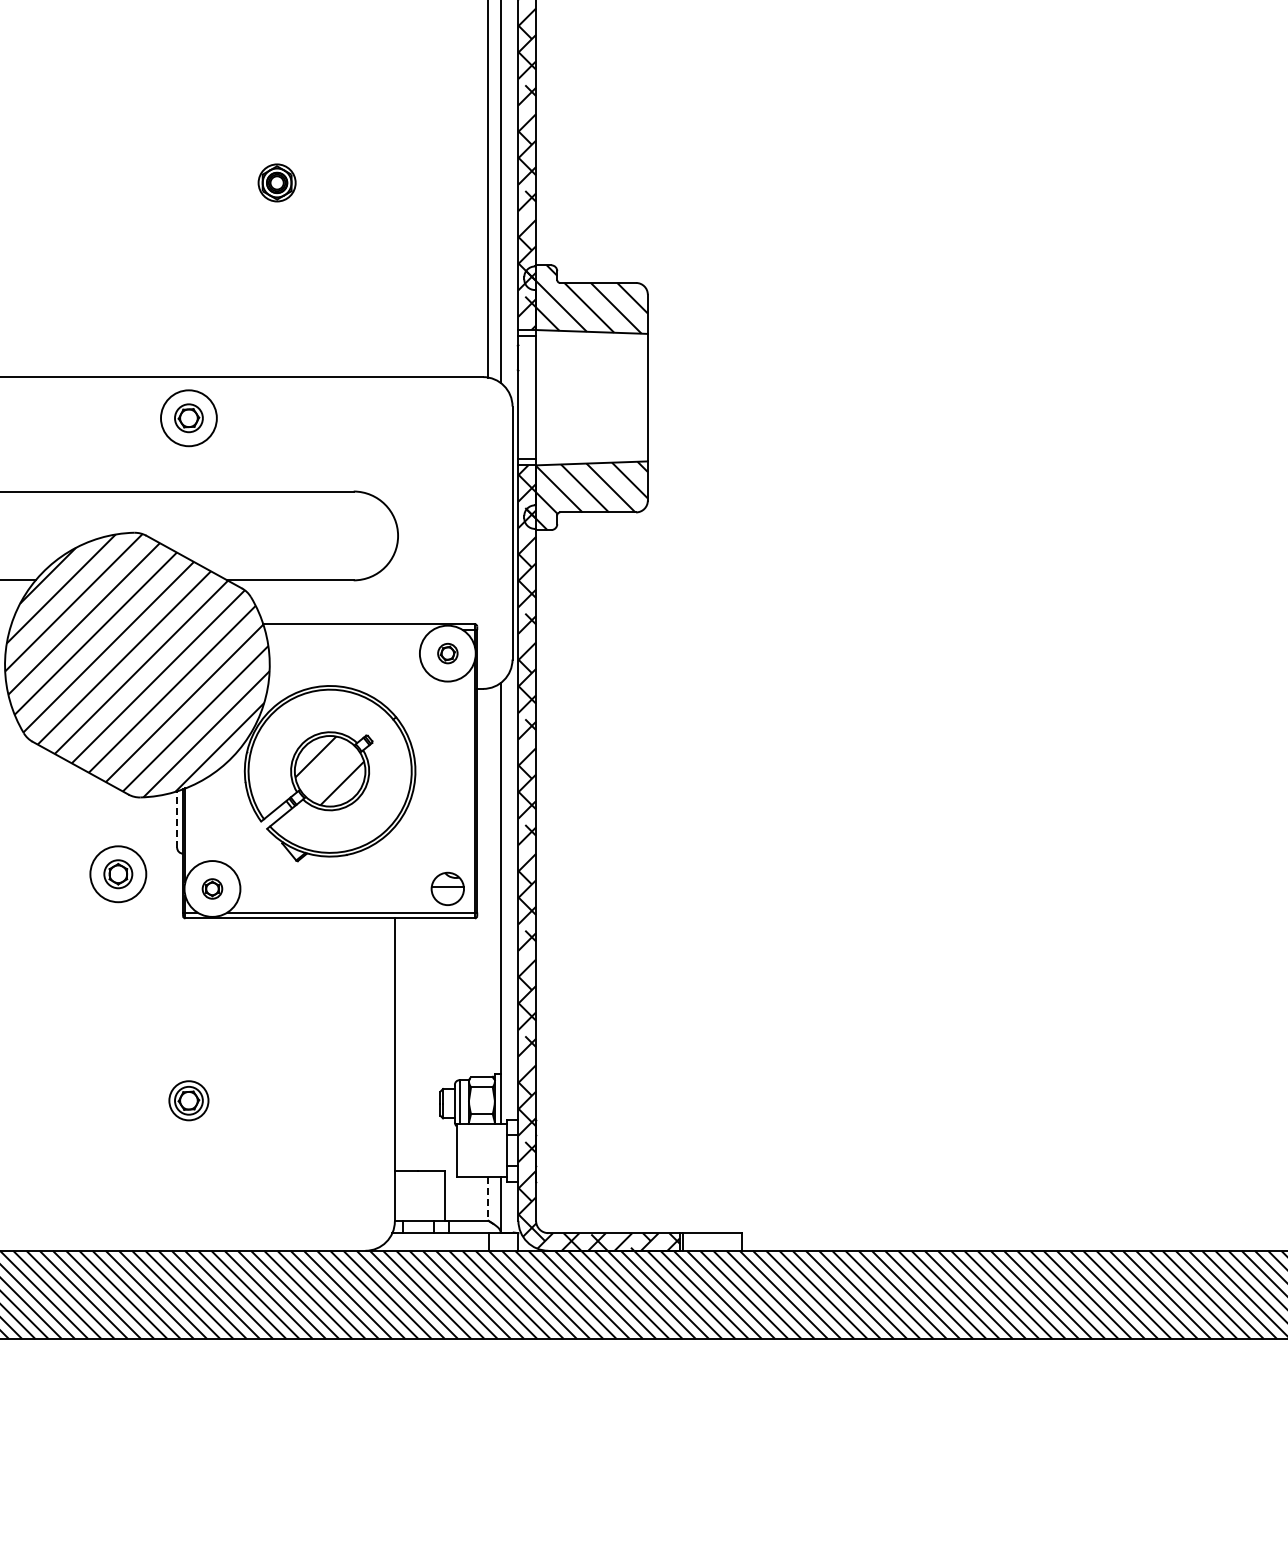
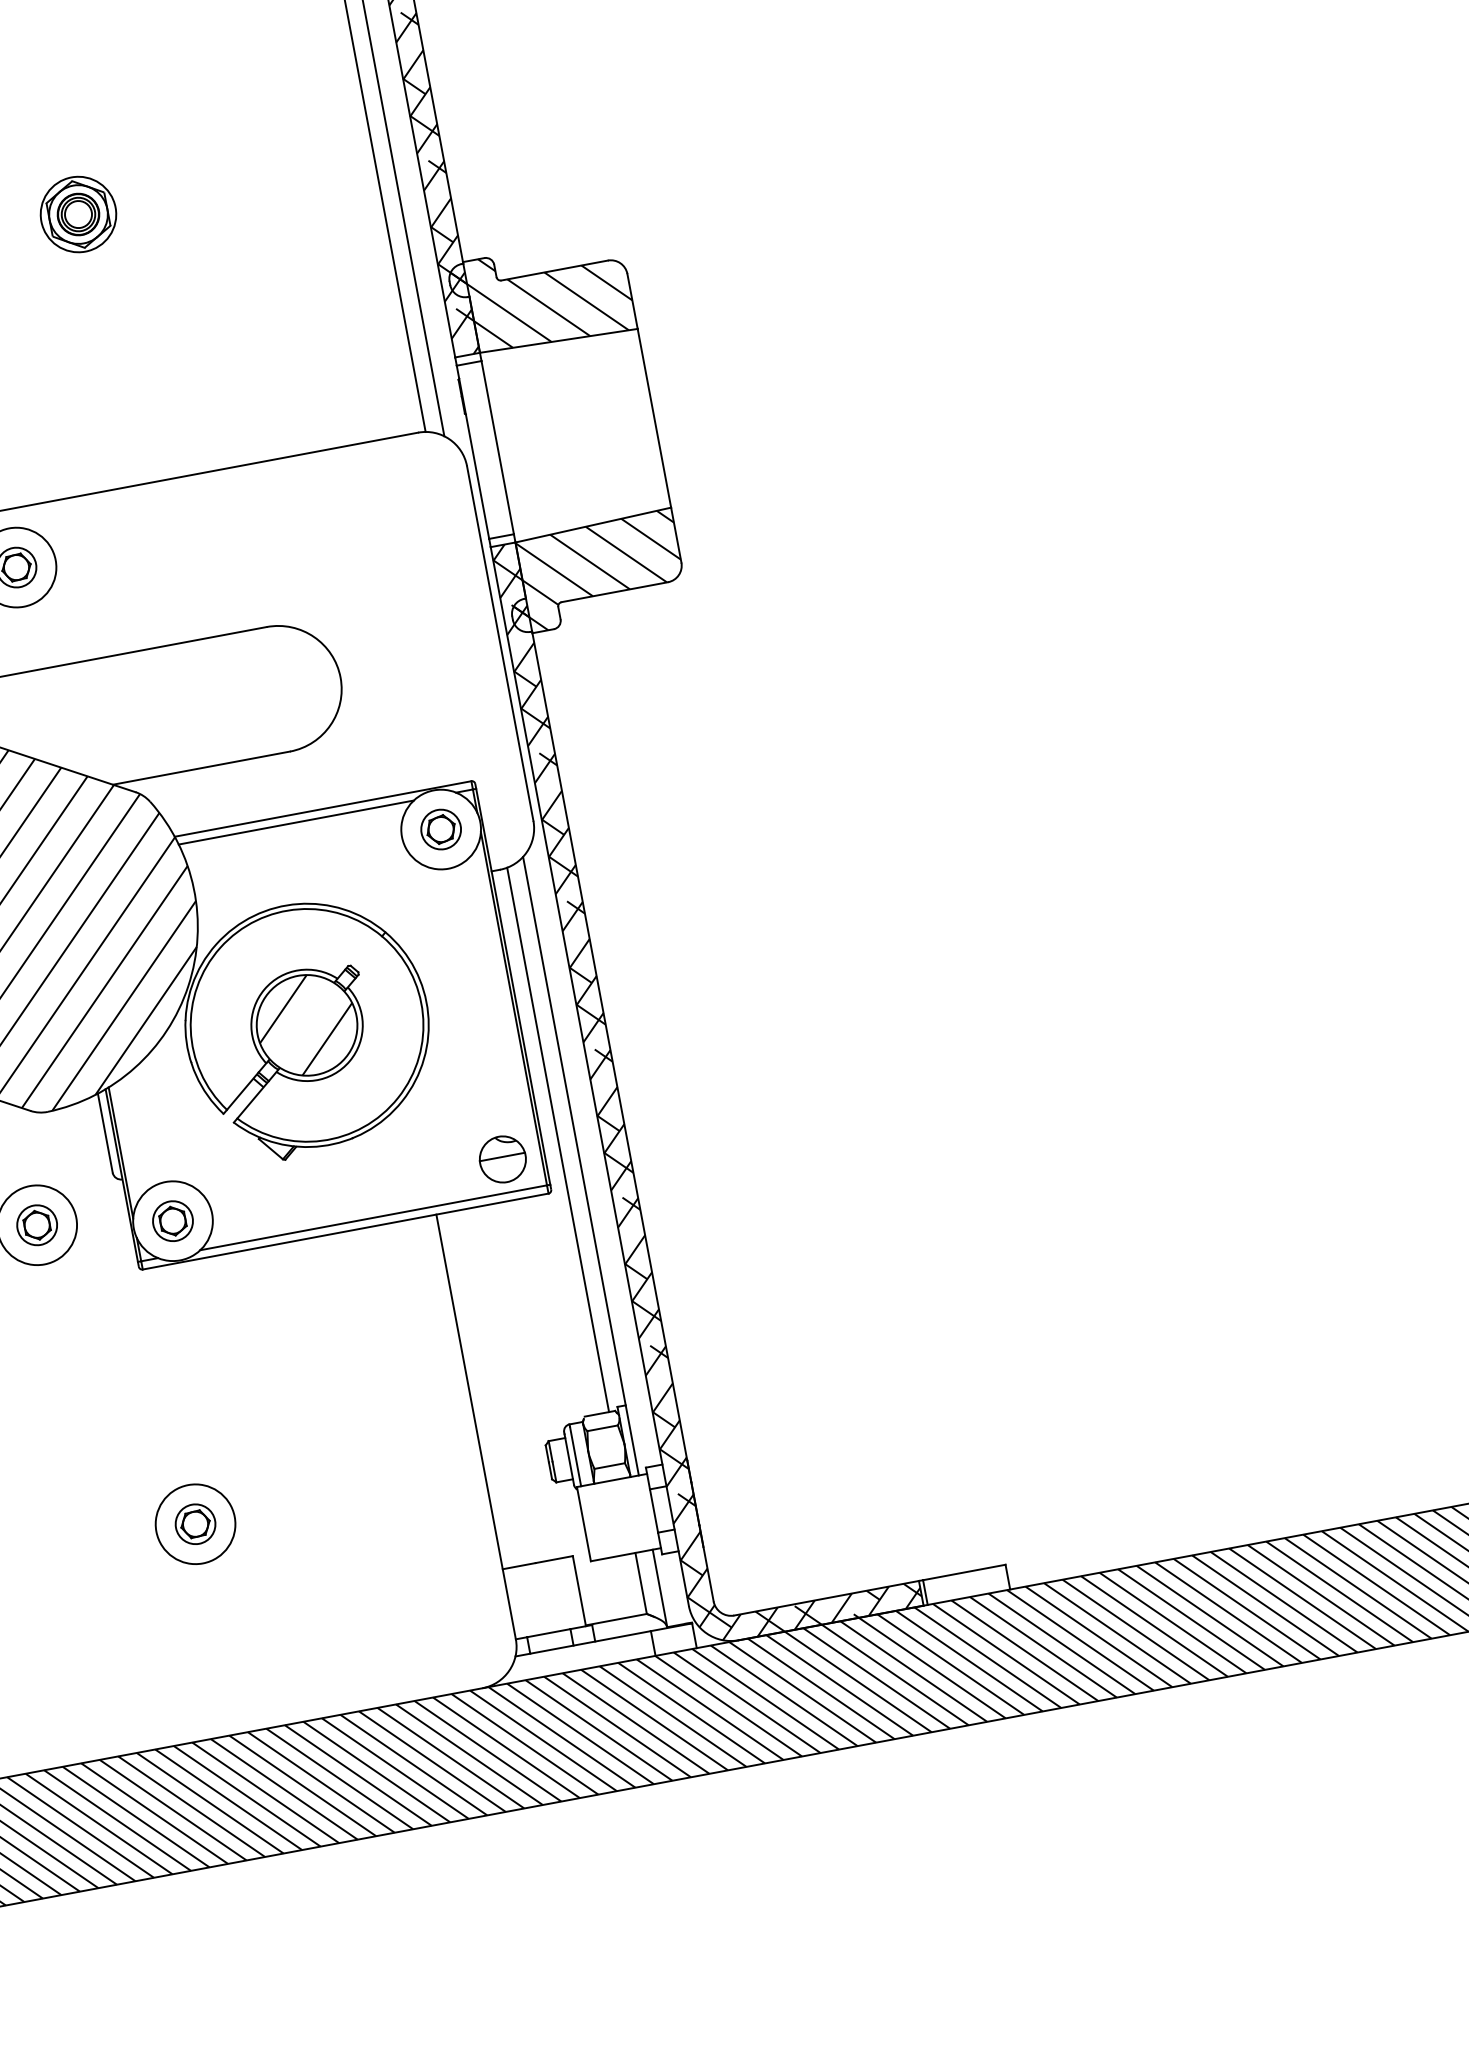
part: (276, 182) -> (77, 214), size x1.43
line: (348, 630) -> (295, 823), added
part: (447, 653) -> (440, 829), size x1.43
line: (177, 819) -> (105, 1133), dashed -> solid
line: (488, 882) -> (558, 1139), added
part: (212, 888) -> (172, 1220), size x1.43
circle: (188, 1100) -> (194, 1524), size x1.43
line: (488, 1199) -> (641, 1584), dashed -> solid

